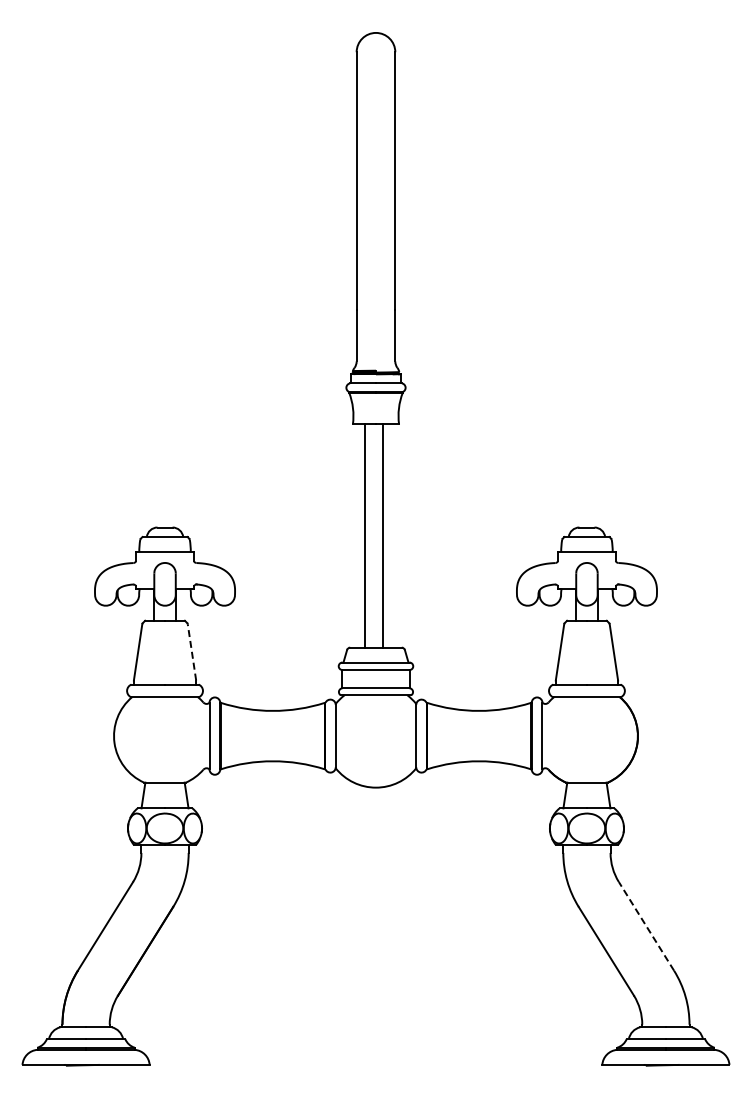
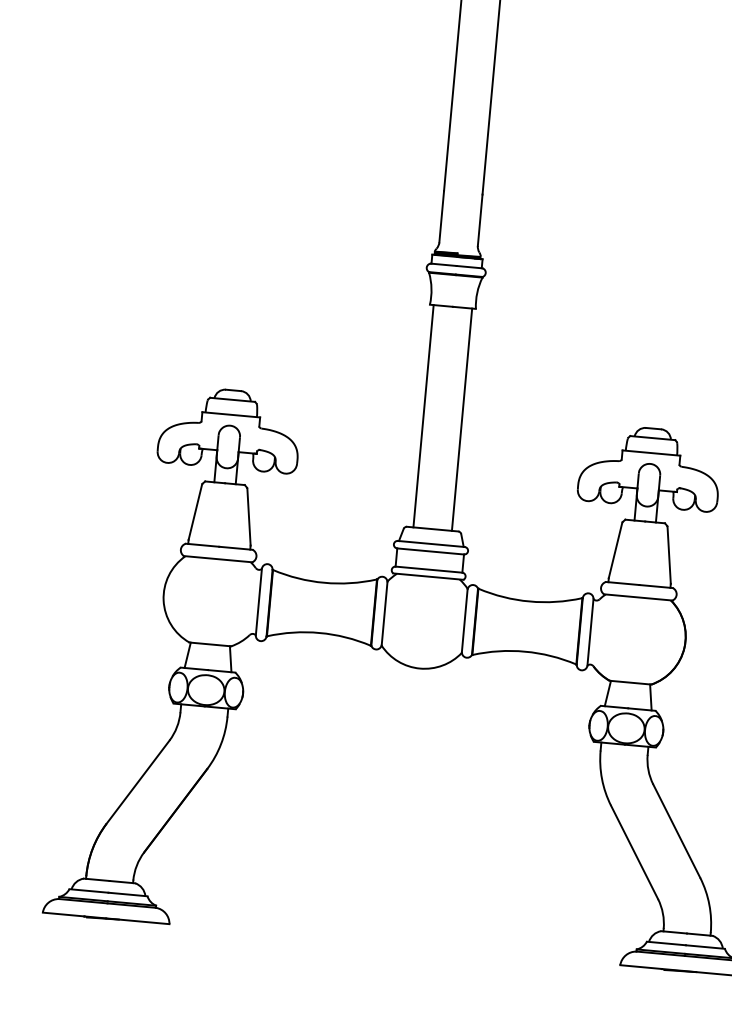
line: (365, 535) -> (462, 419), moved
line: (382, 535) -> (423, 415), moved
line: (191, 651) -> (248, 516), dashed -> solid
line: (646, 925) -> (676, 830), dashed -> solid

